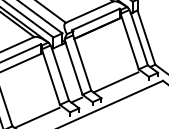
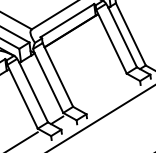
line: (115, 82) -> (100, 93), removed

